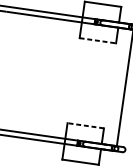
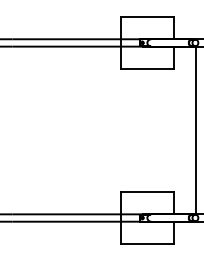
line: (98, 41) -> (148, 69), dashed -> solid
line: (85, 125) -> (147, 191), dashed -> solid

